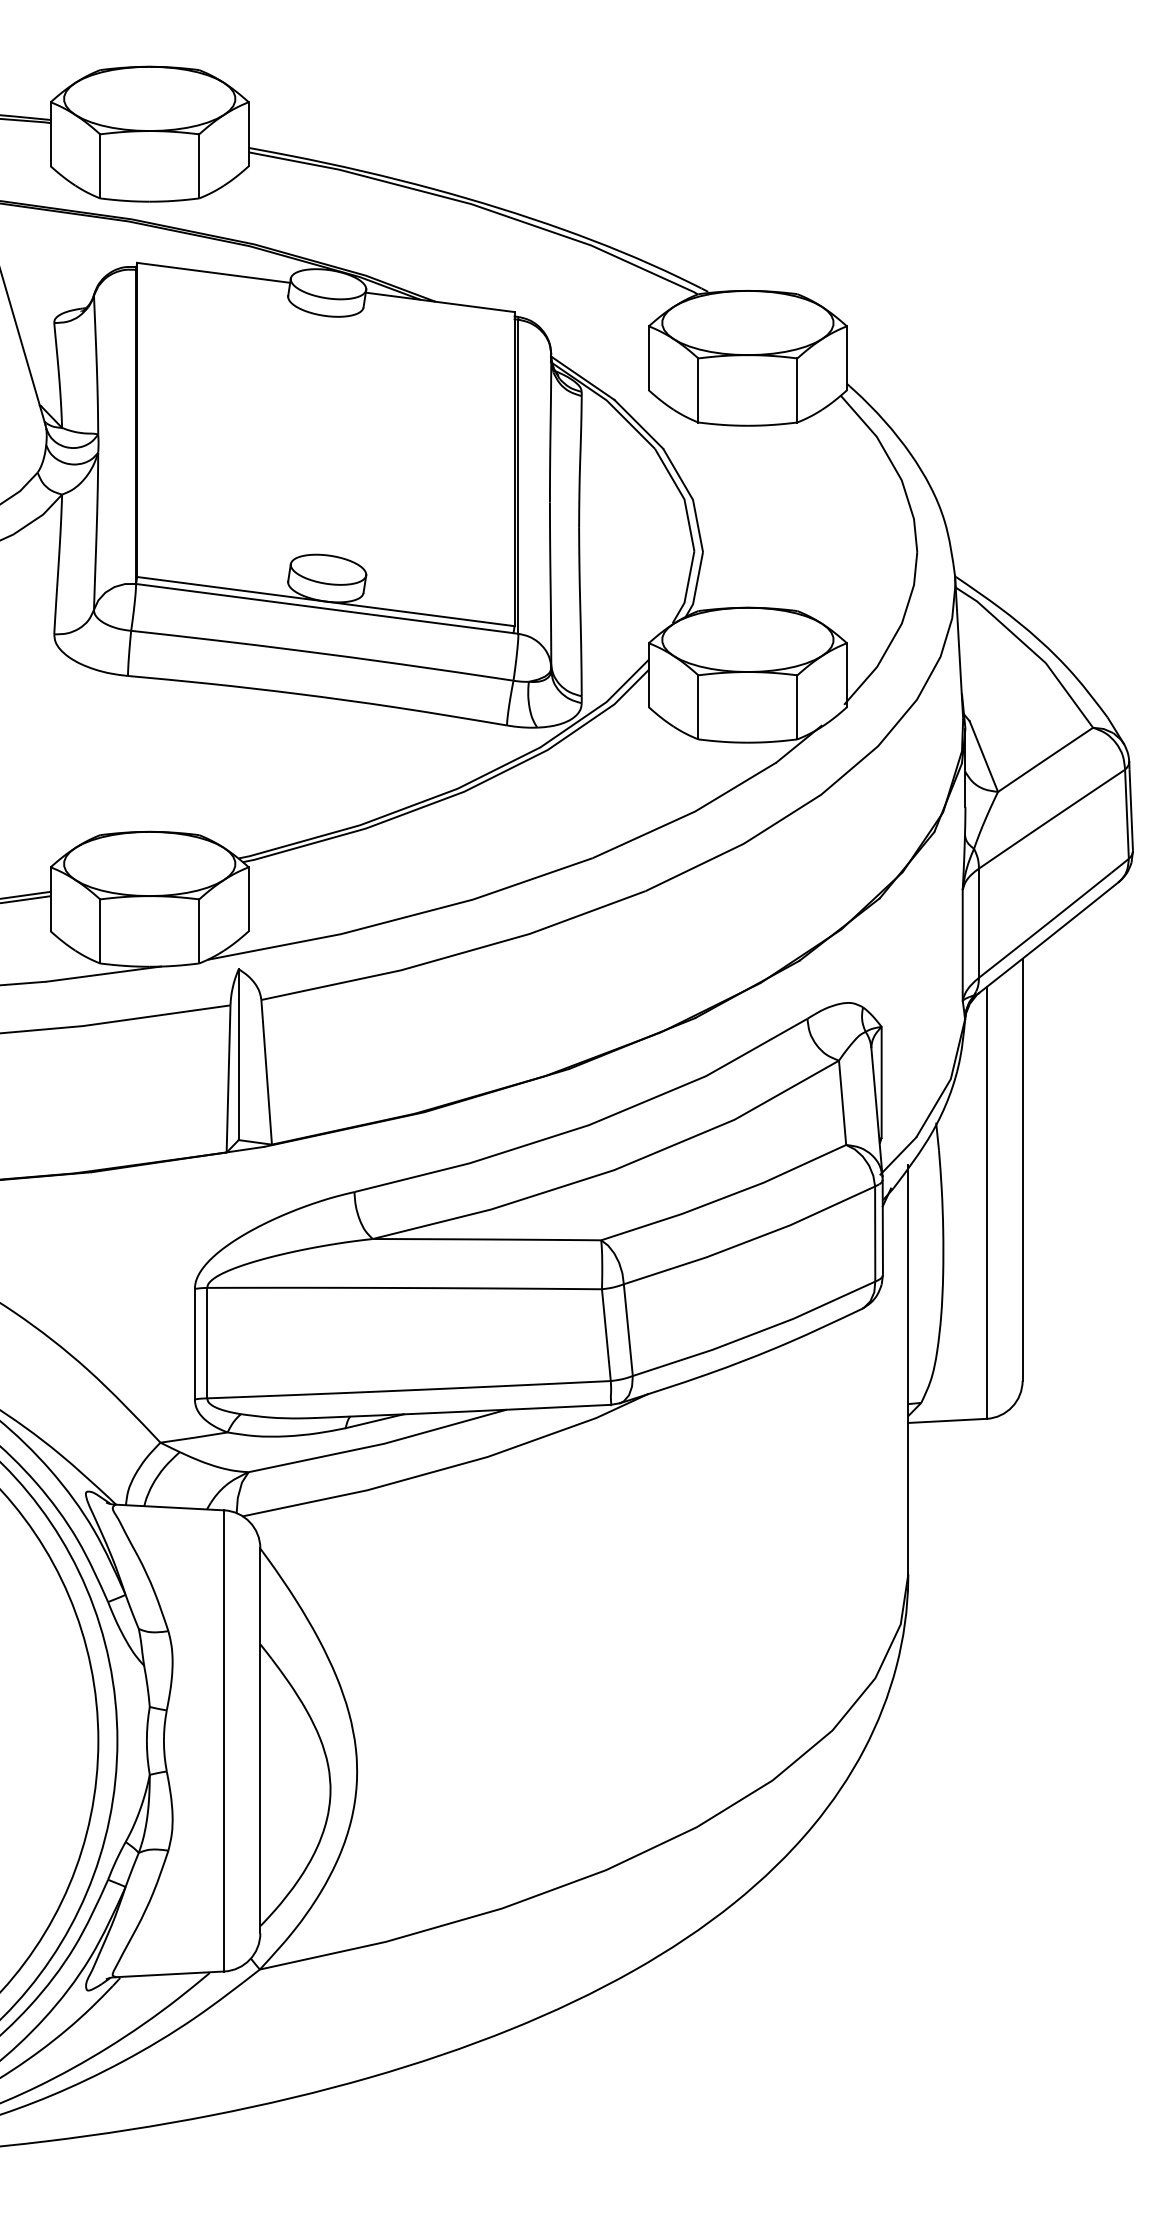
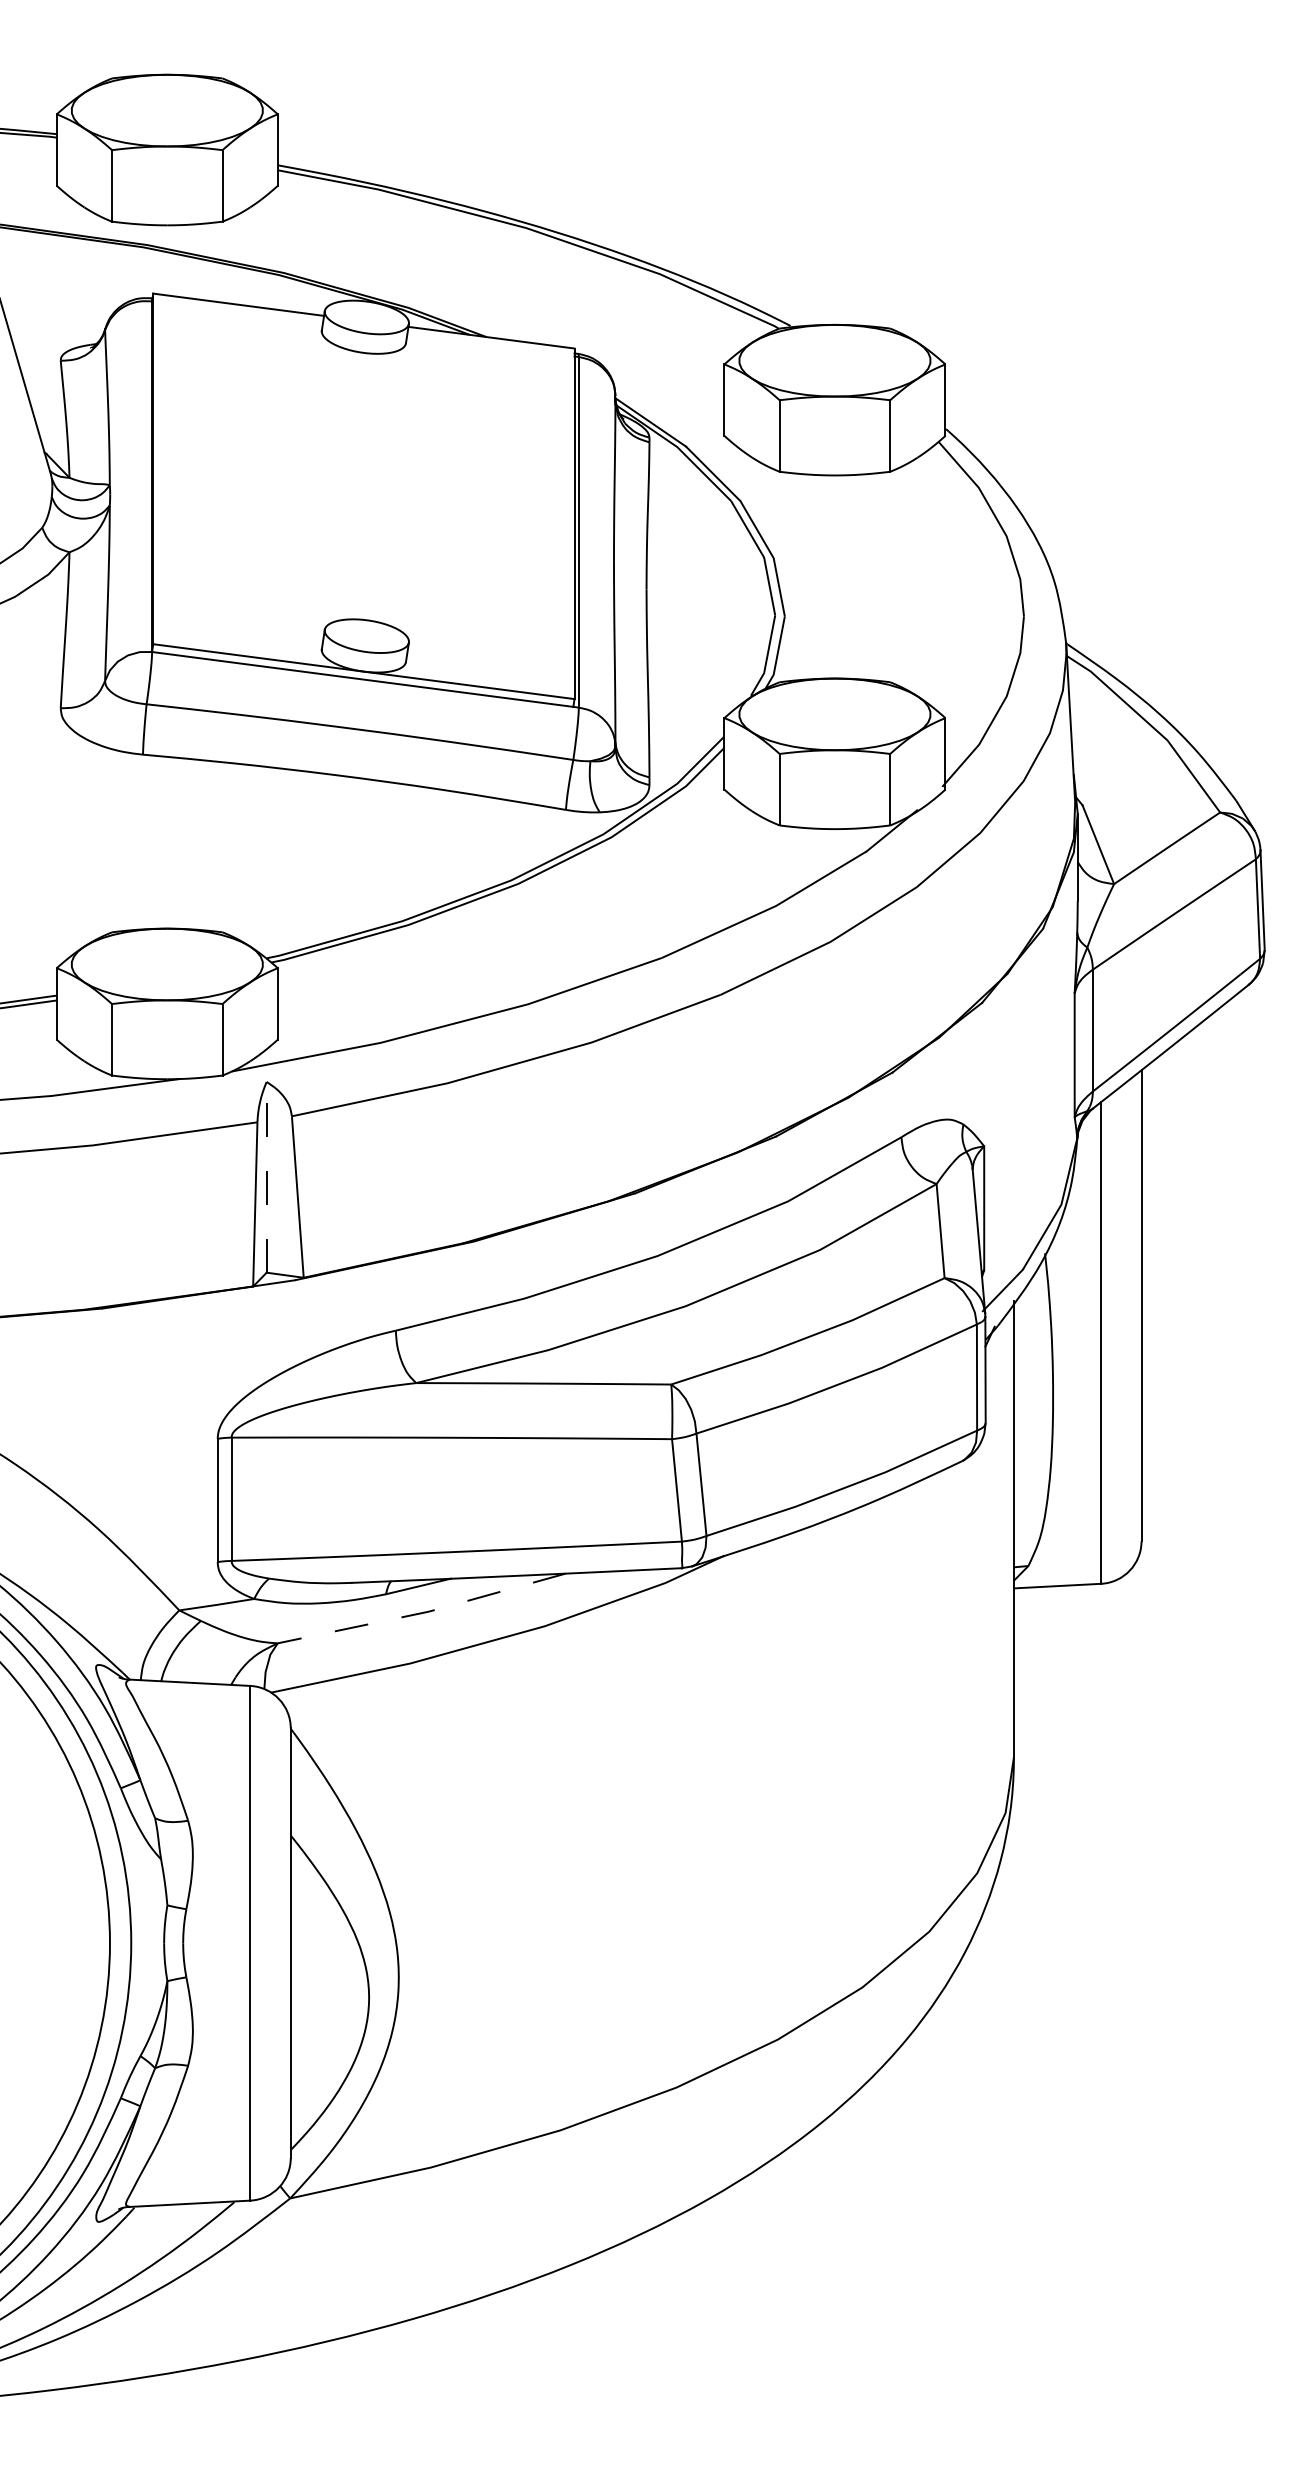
line: (238, 1054) -> (266, 1177), solid -> dashed
line: (379, 1444) -> (423, 1612), solid -> dashed

